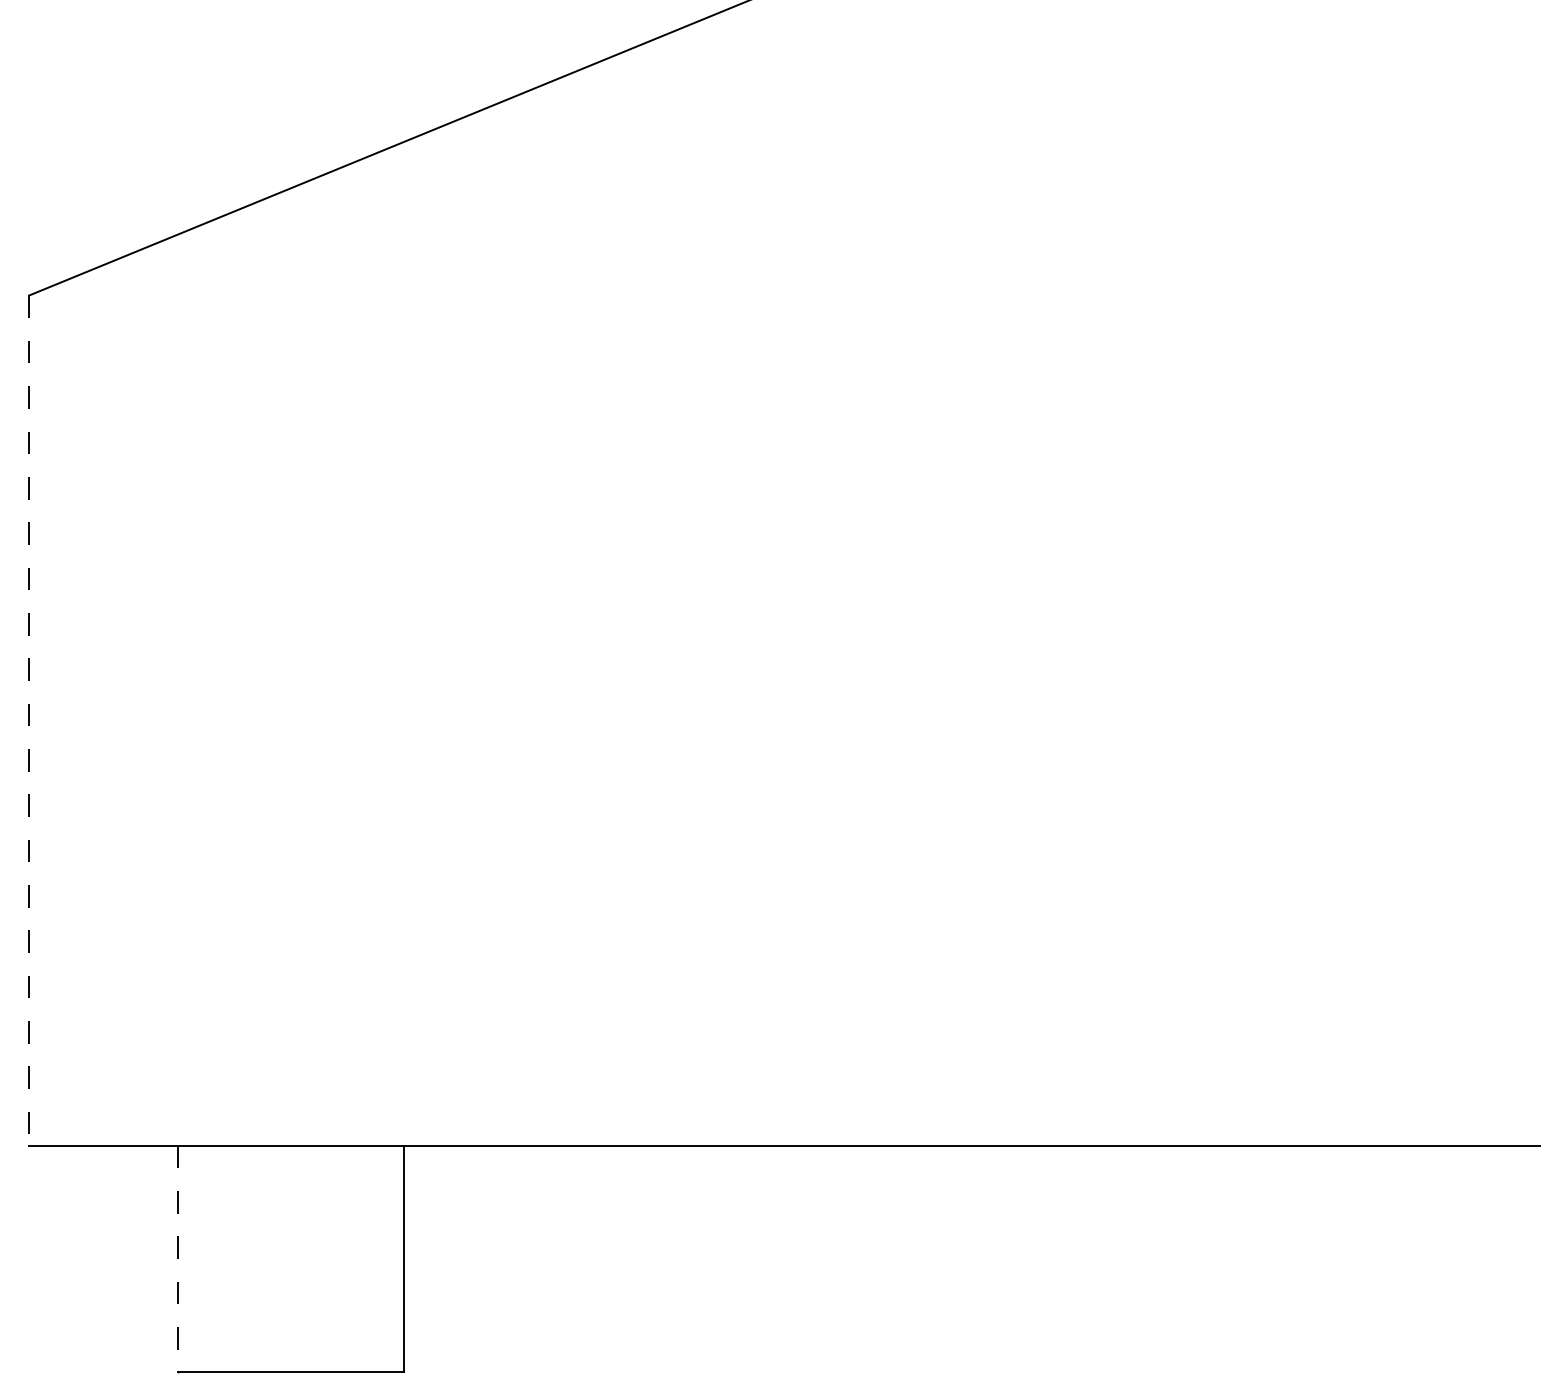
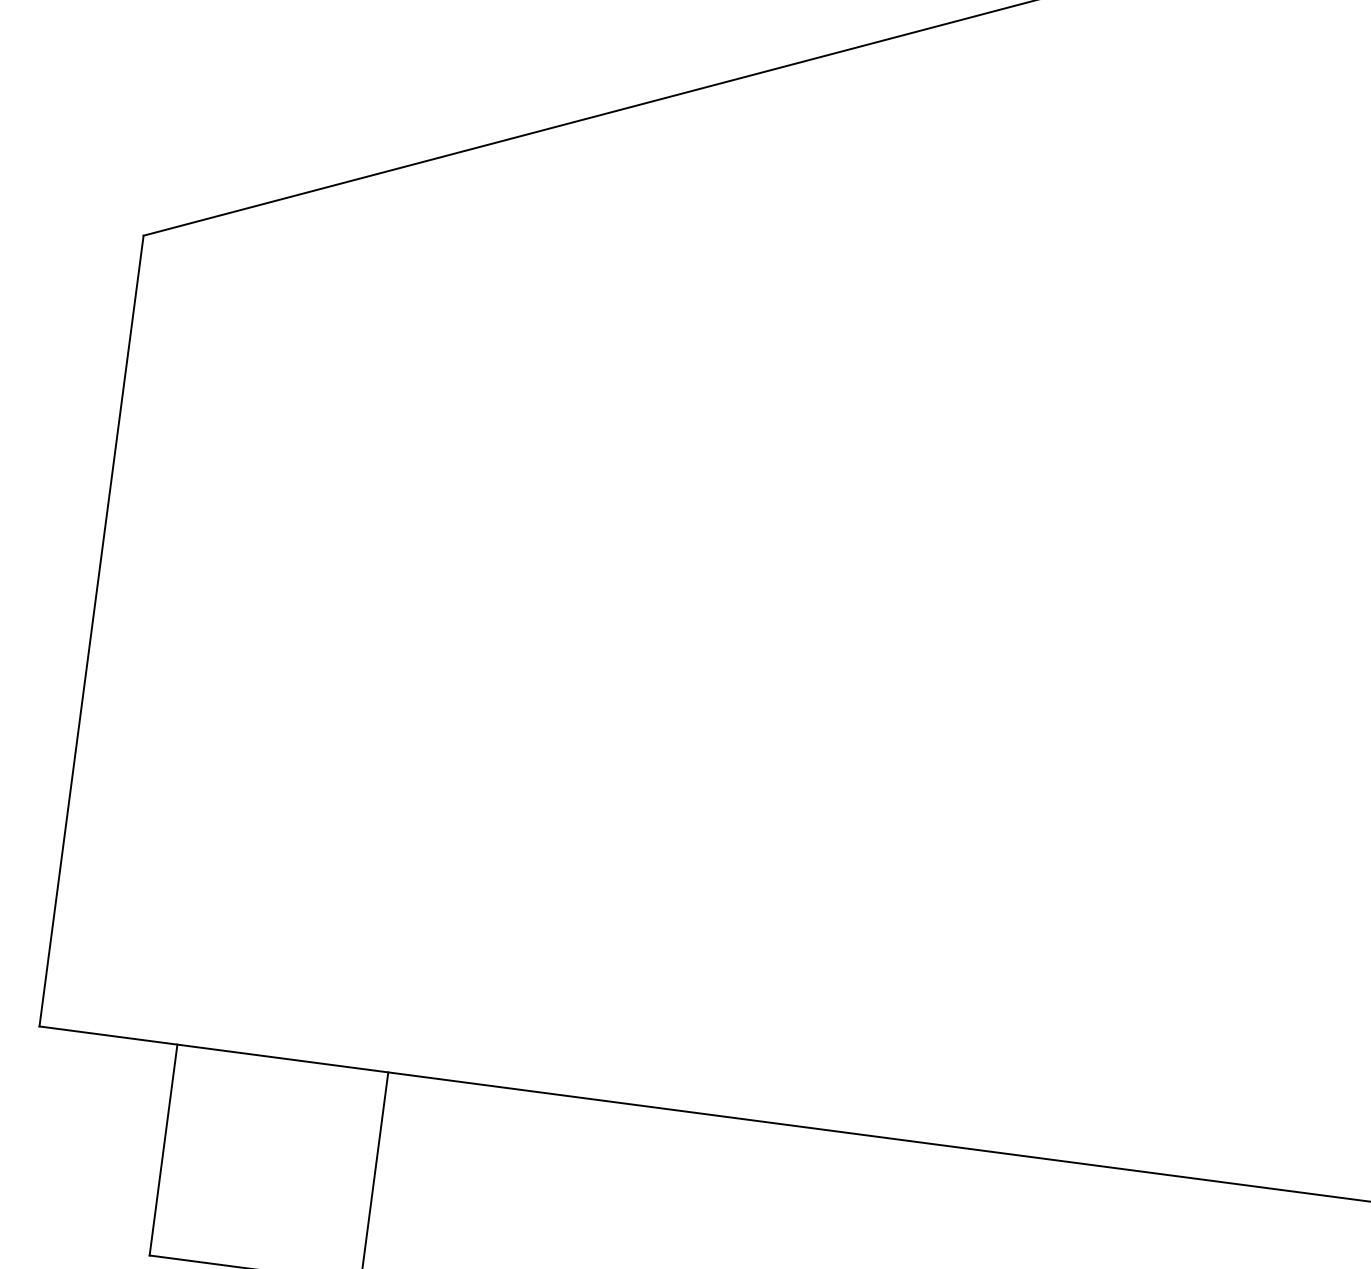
line: (29, 721) -> (91, 631), dashed -> solid
line: (177, 1259) -> (163, 1150), dashed -> solid

